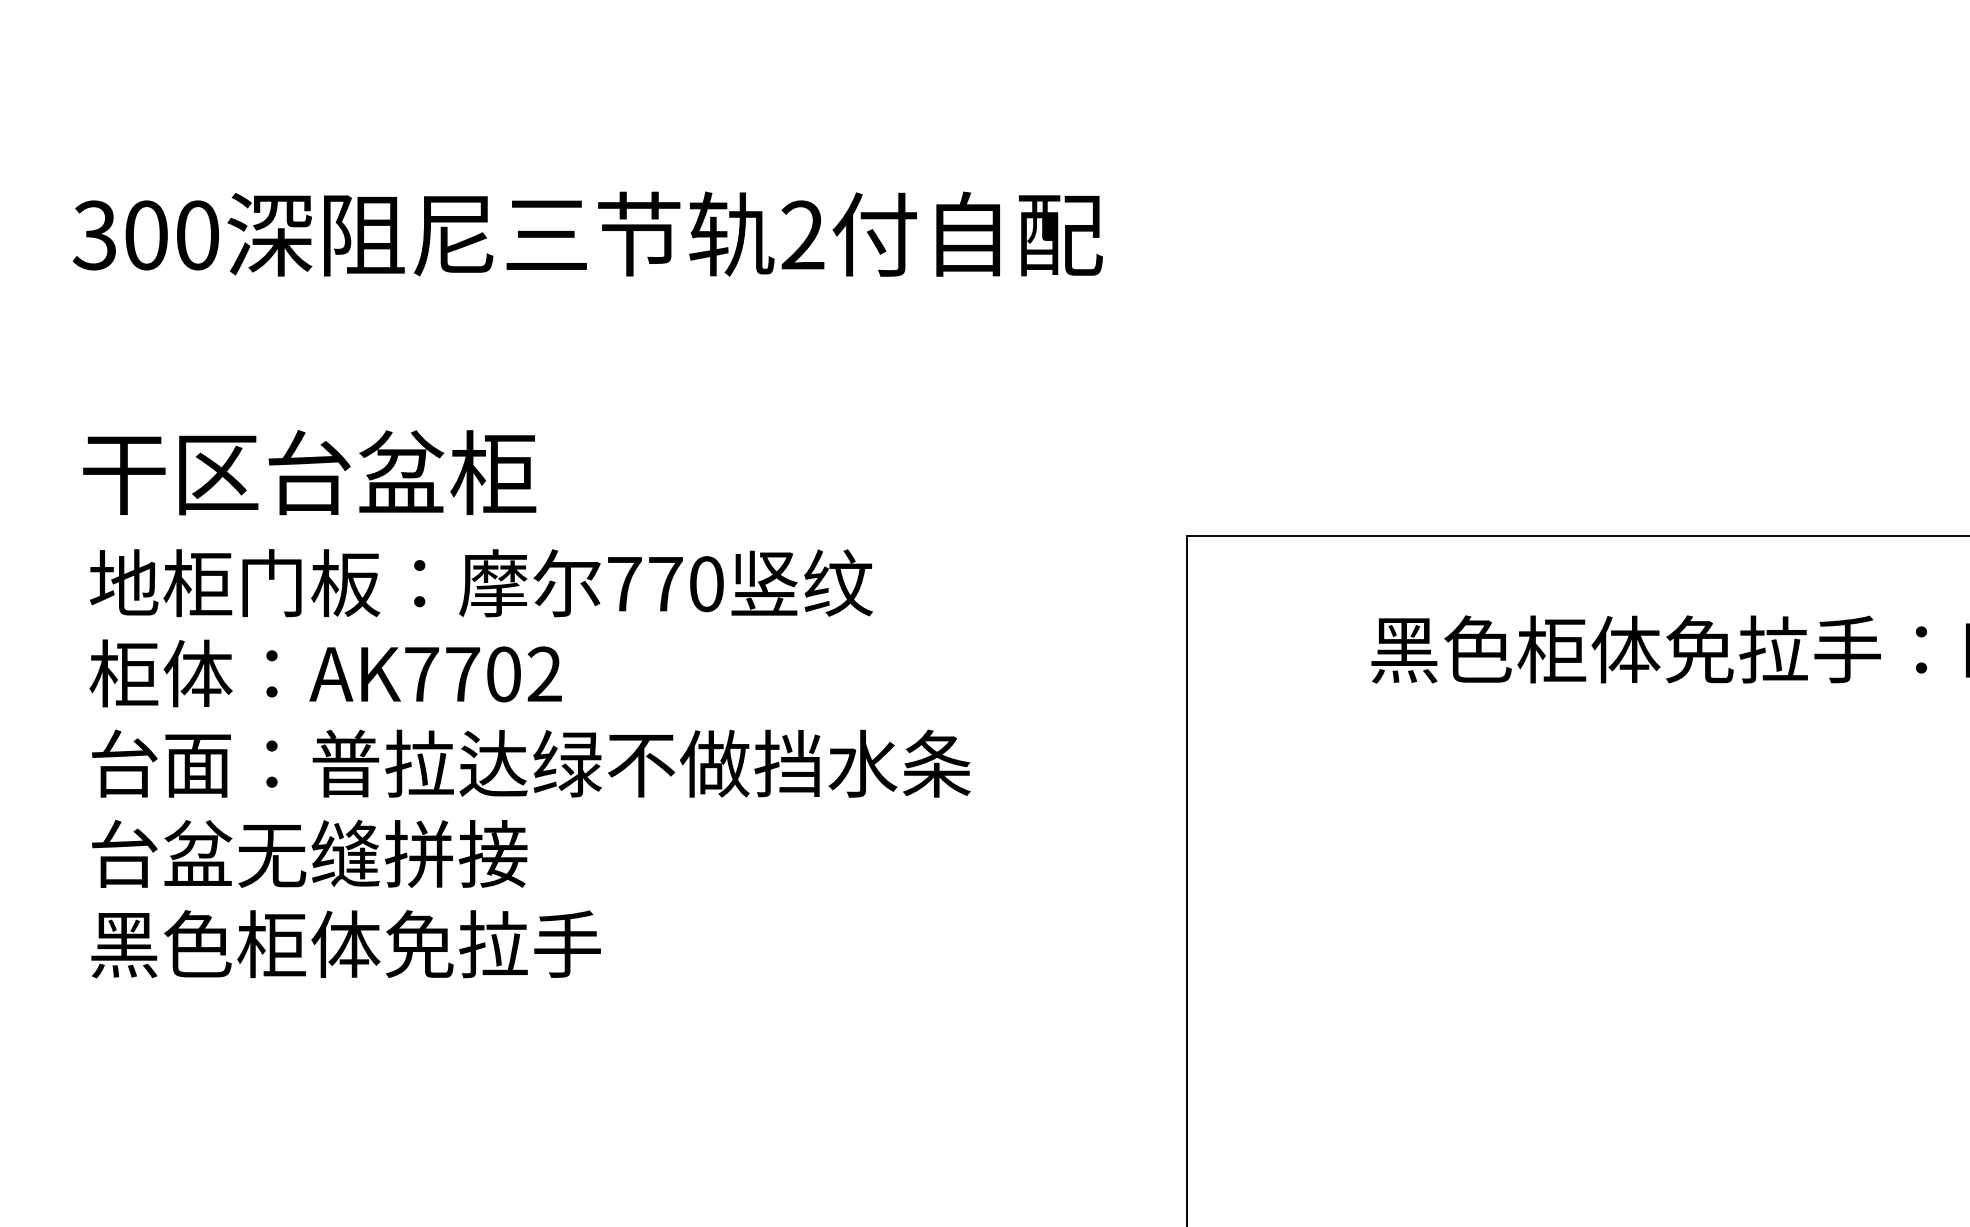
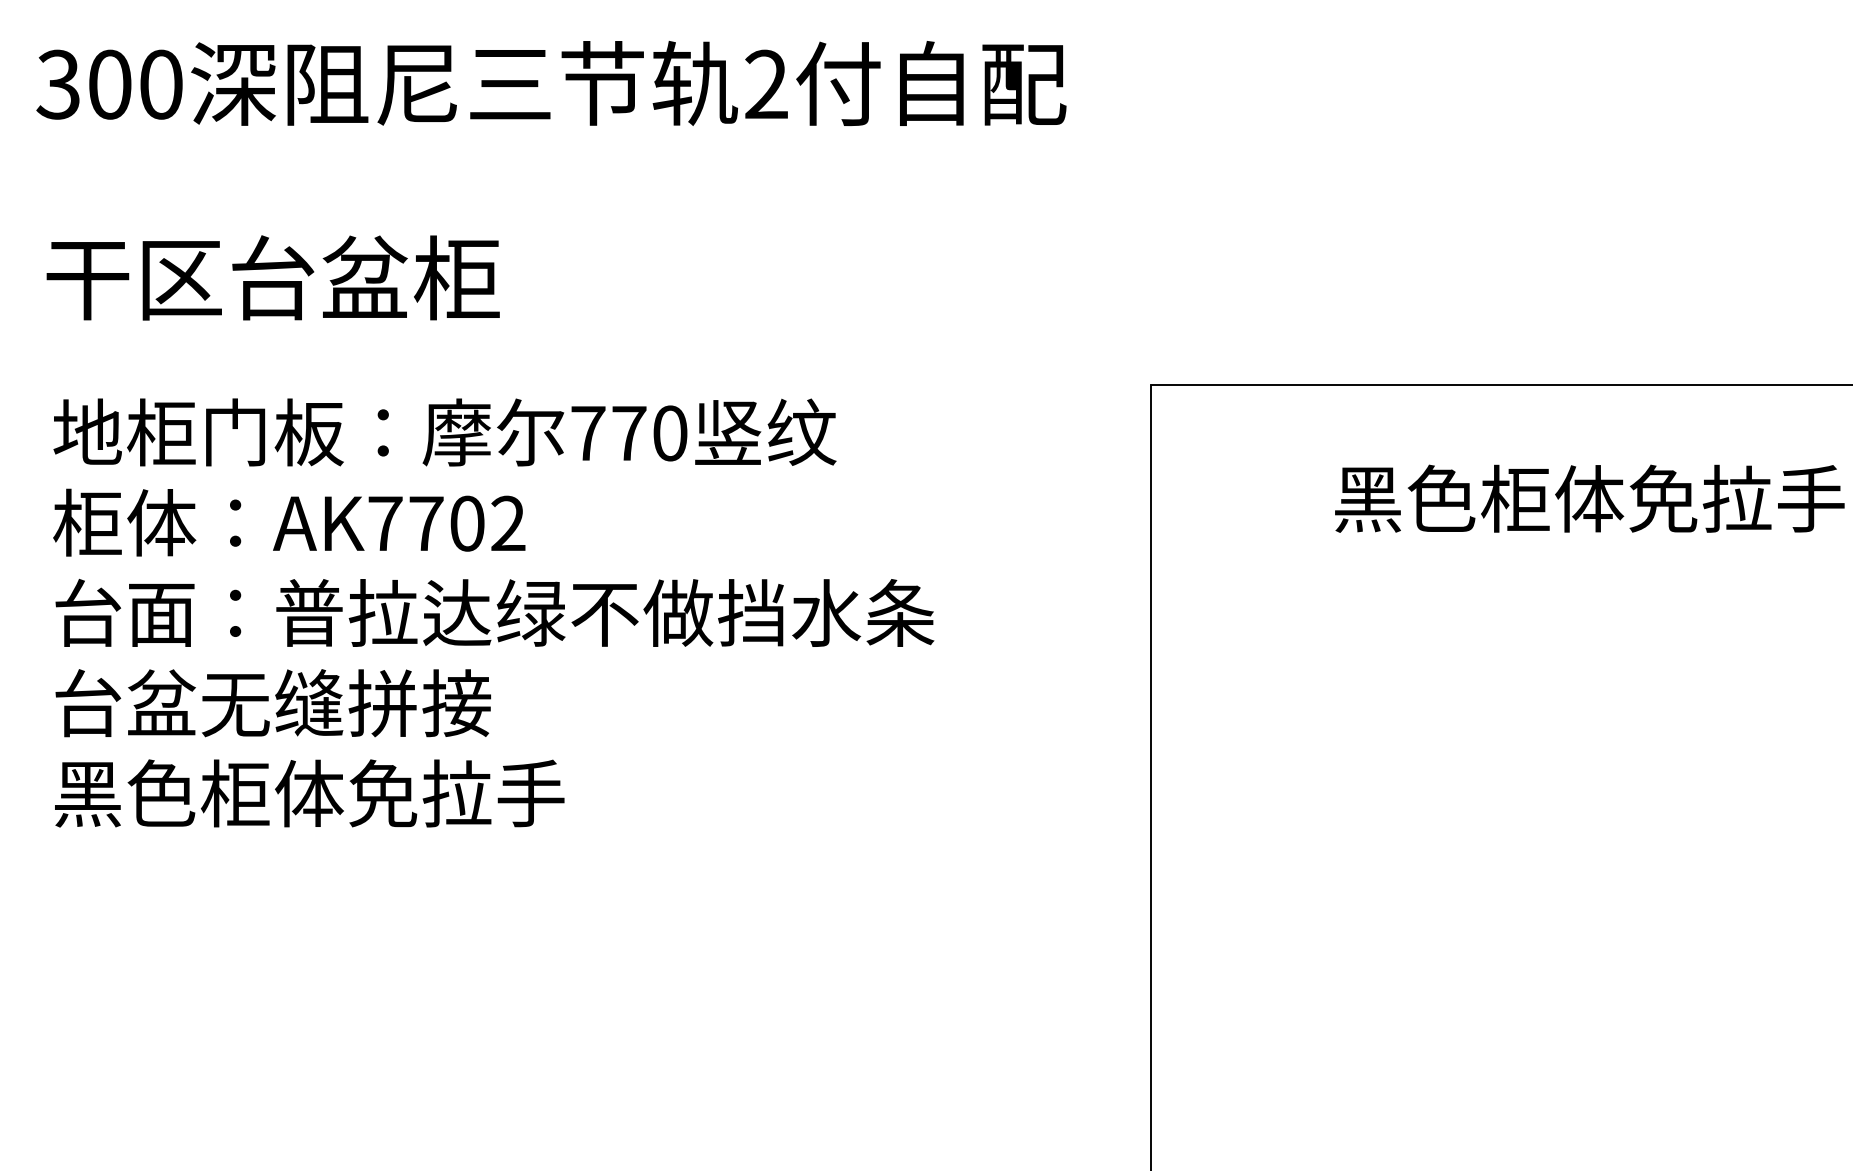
text: (309, 472) -> (273, 277), moved

